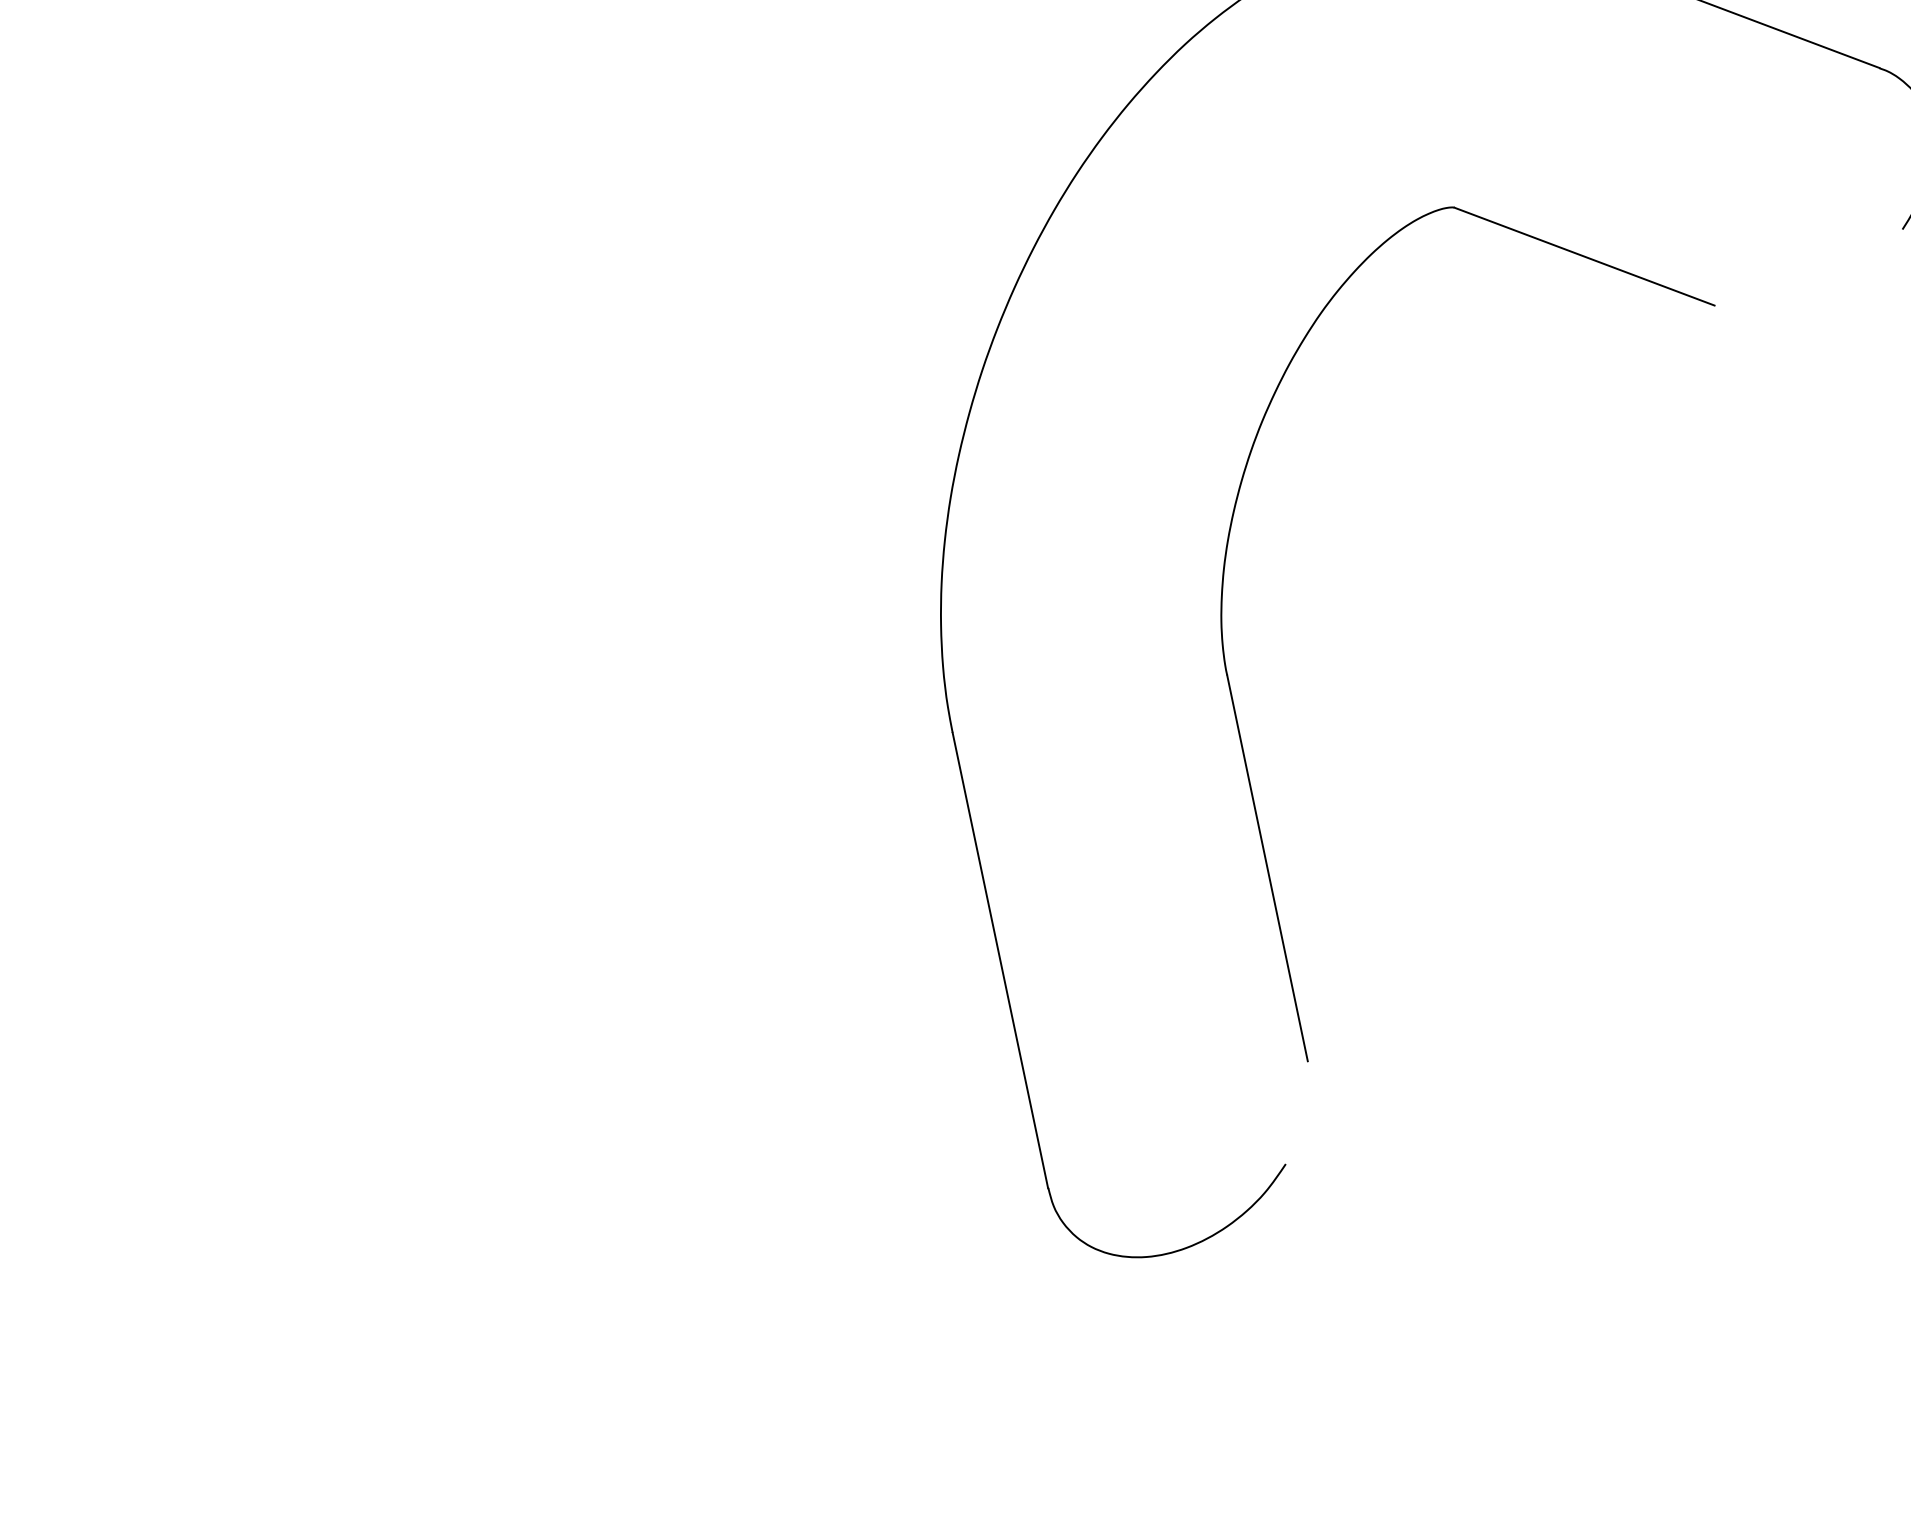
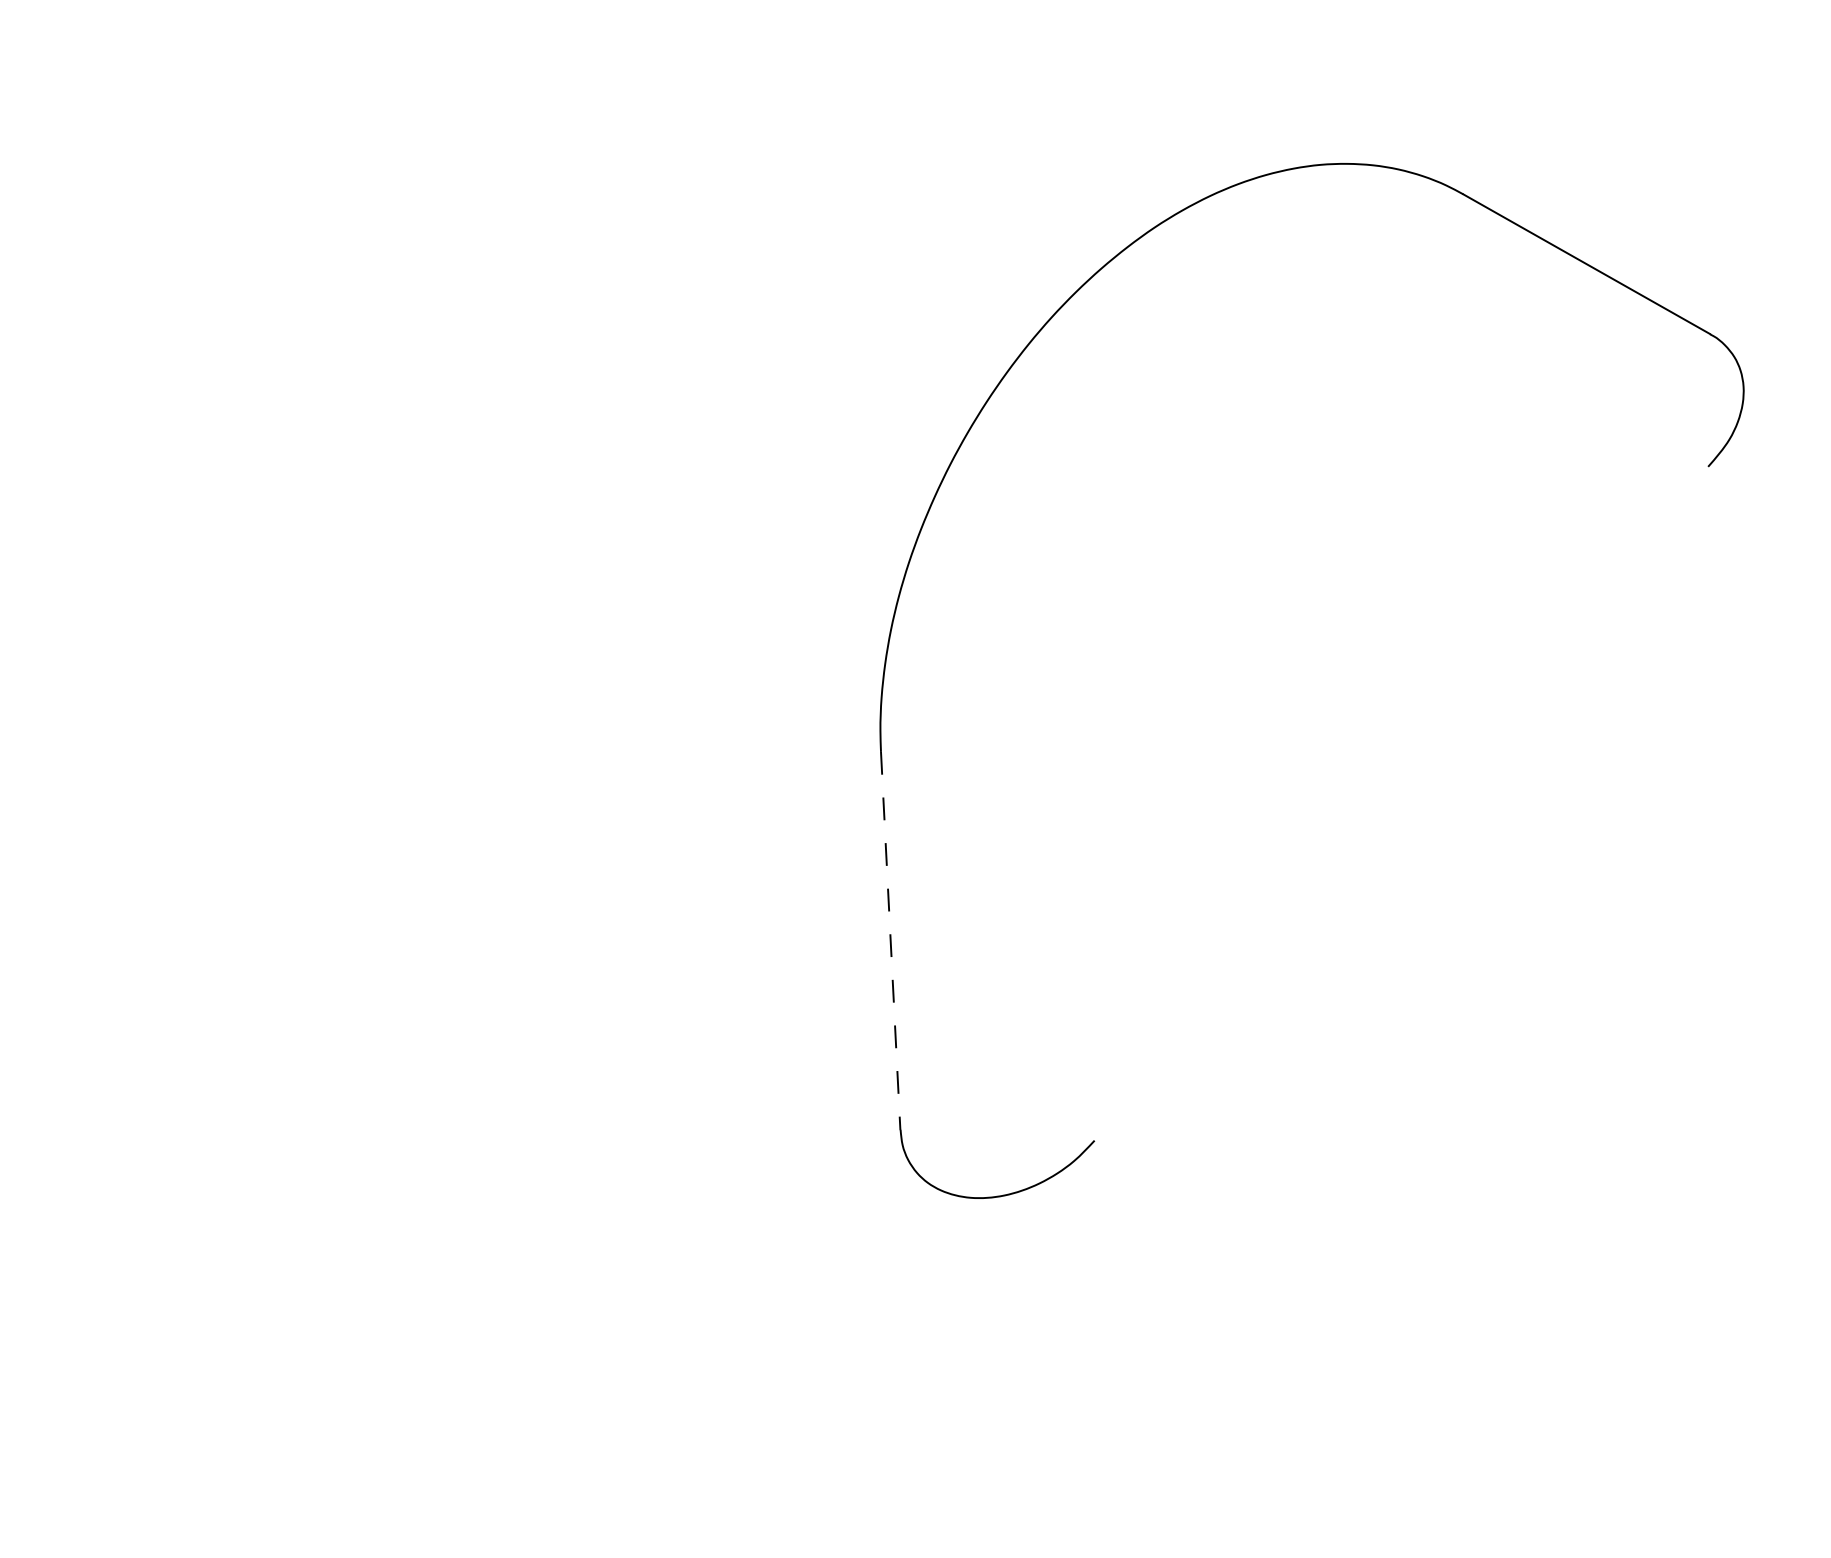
part: (1223, 612) -> (1113, 689), removed
line: (1000, 961) -> (890, 941), solid -> dashed

